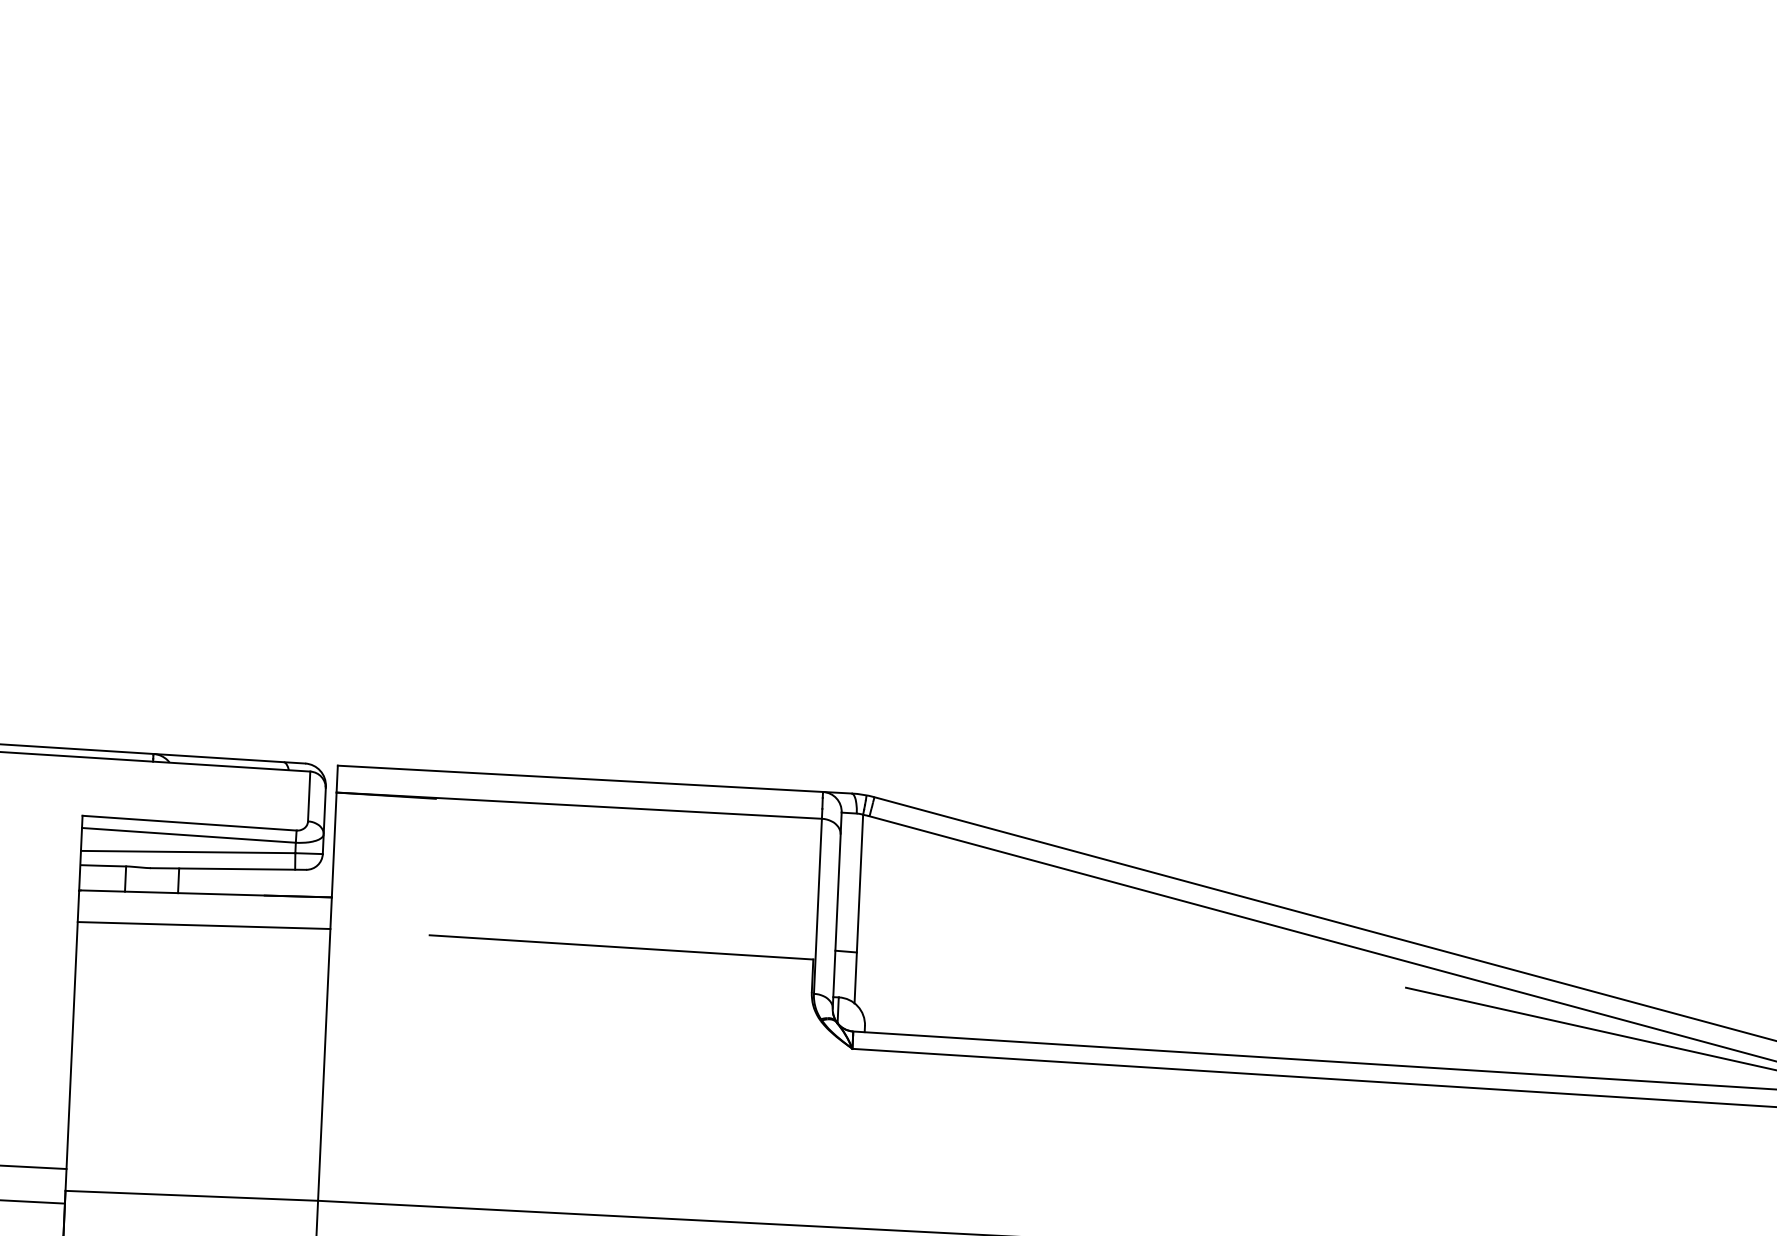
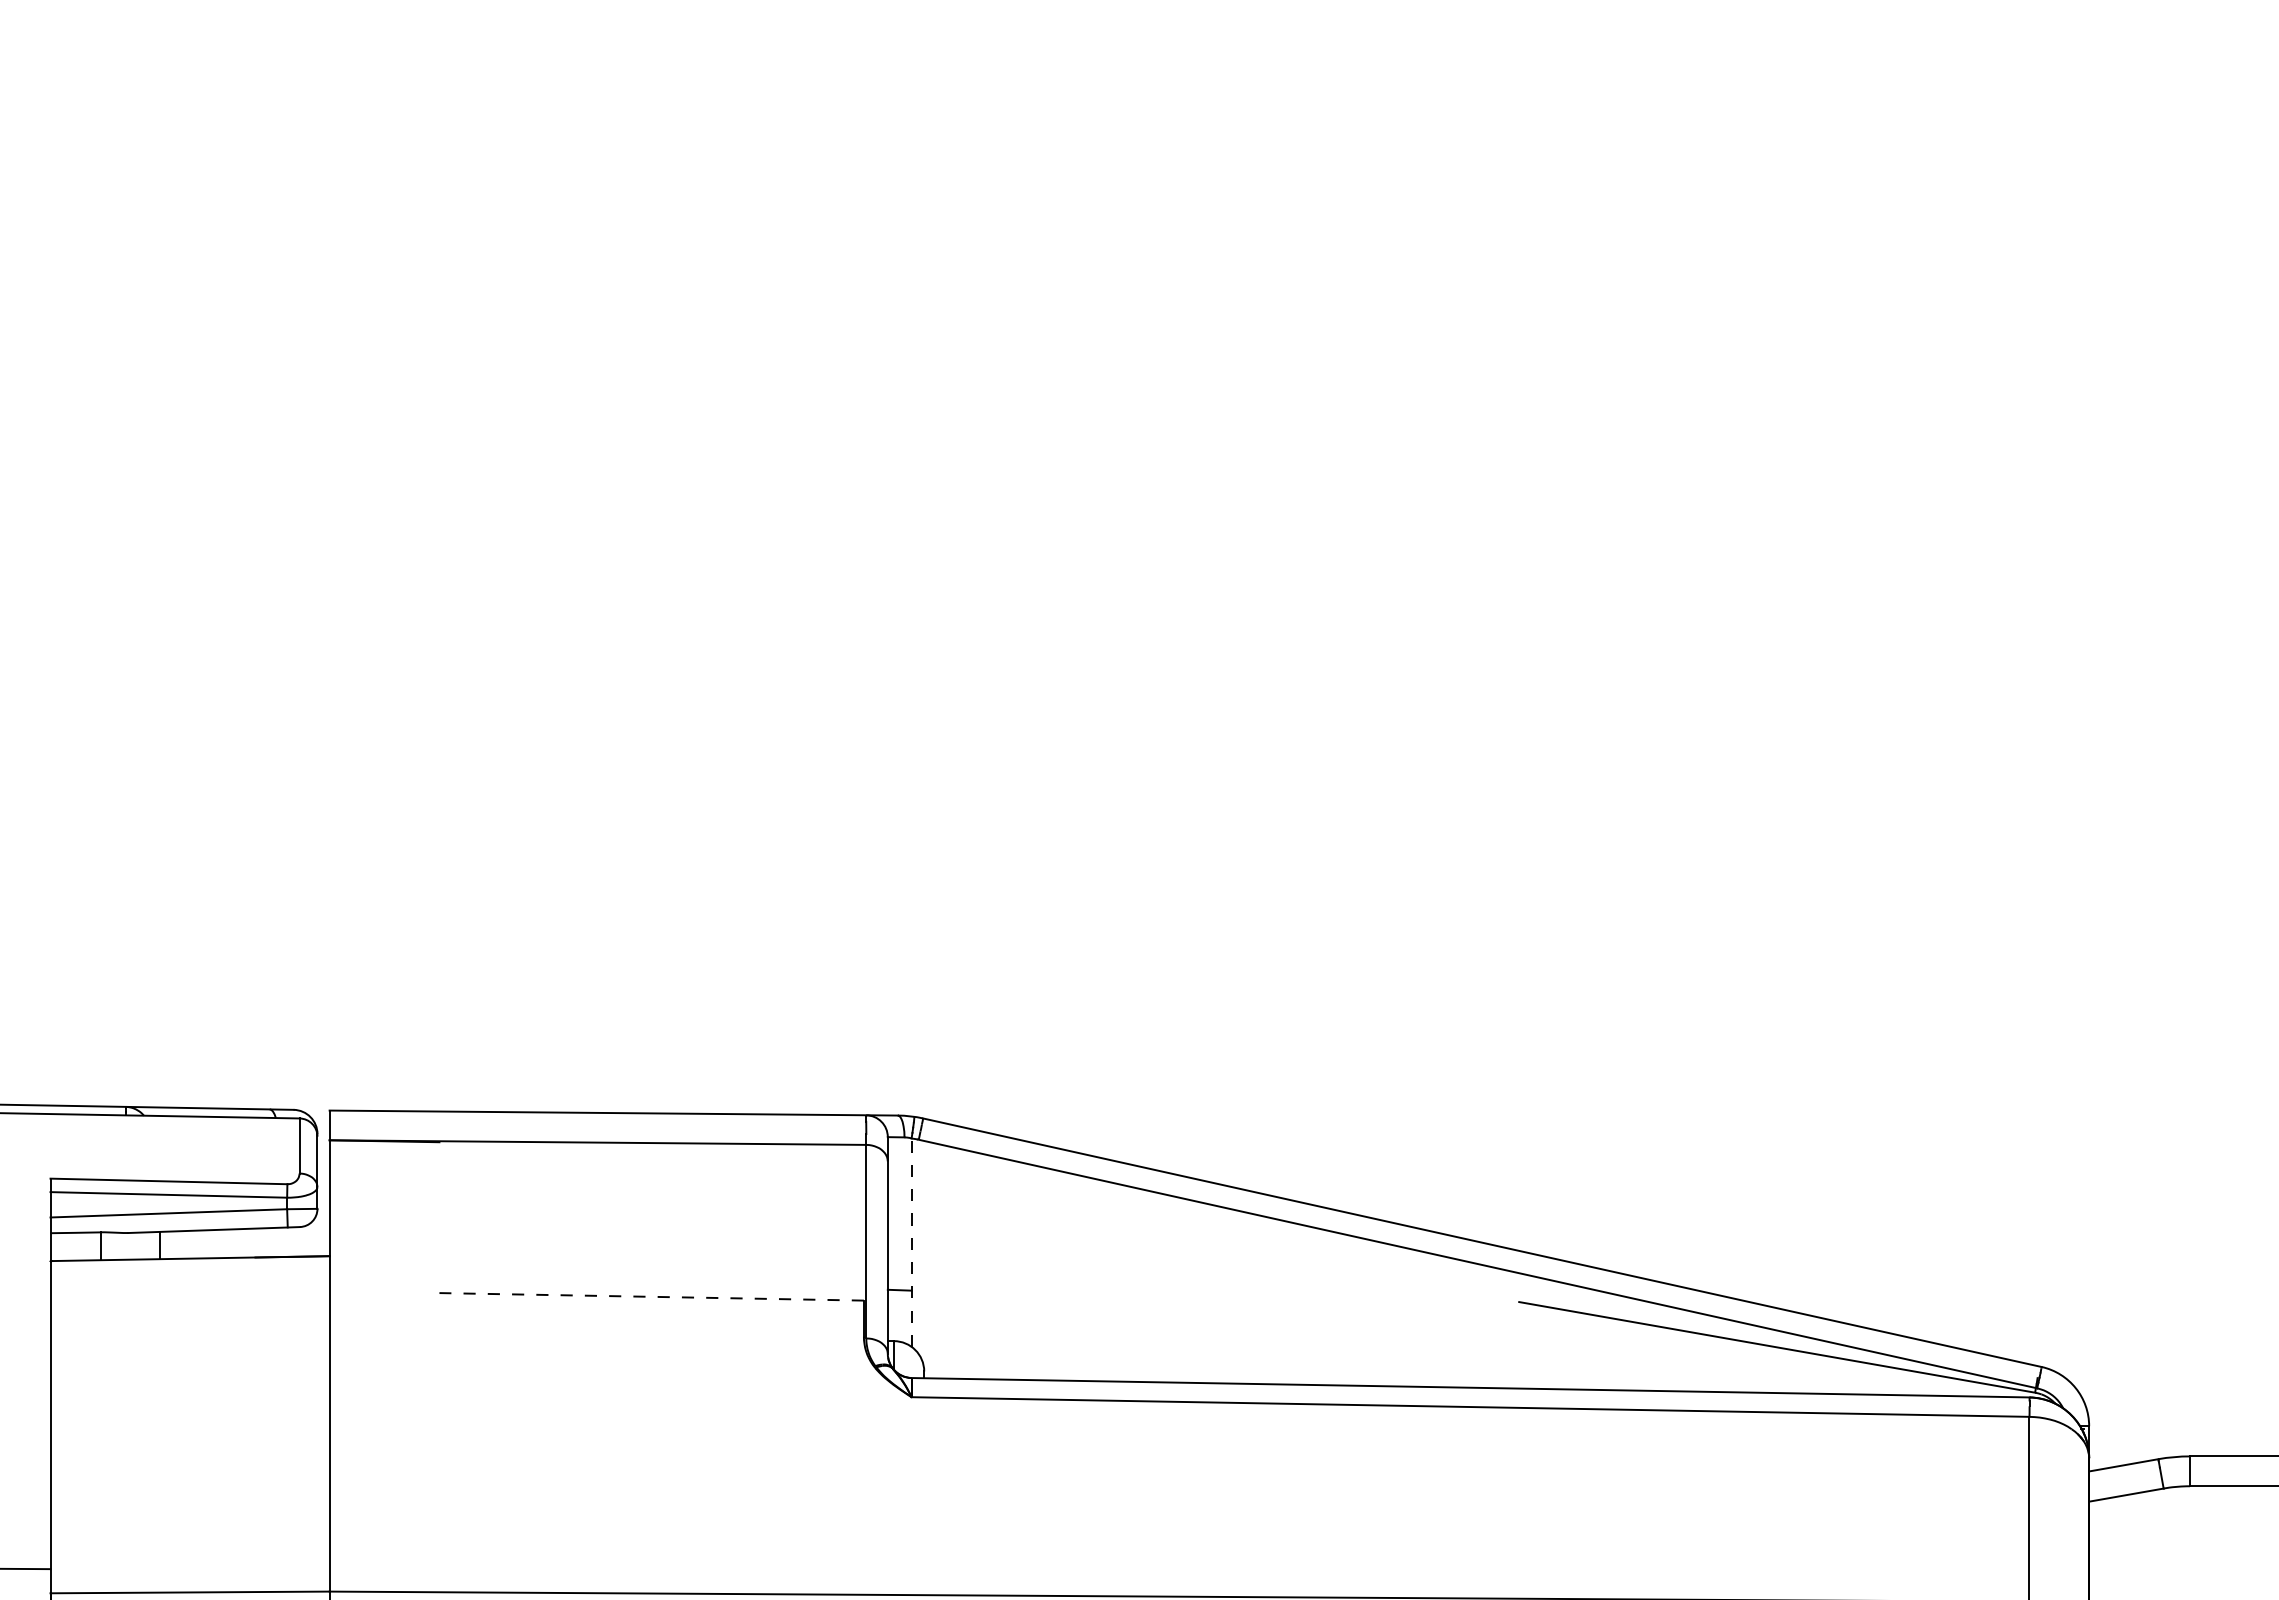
line: (858, 908) -> (911, 1242), solid -> dashed
line: (203, 925) -> (189, 1293), removed
line: (621, 947) -> (651, 1296), solid -> dashed

